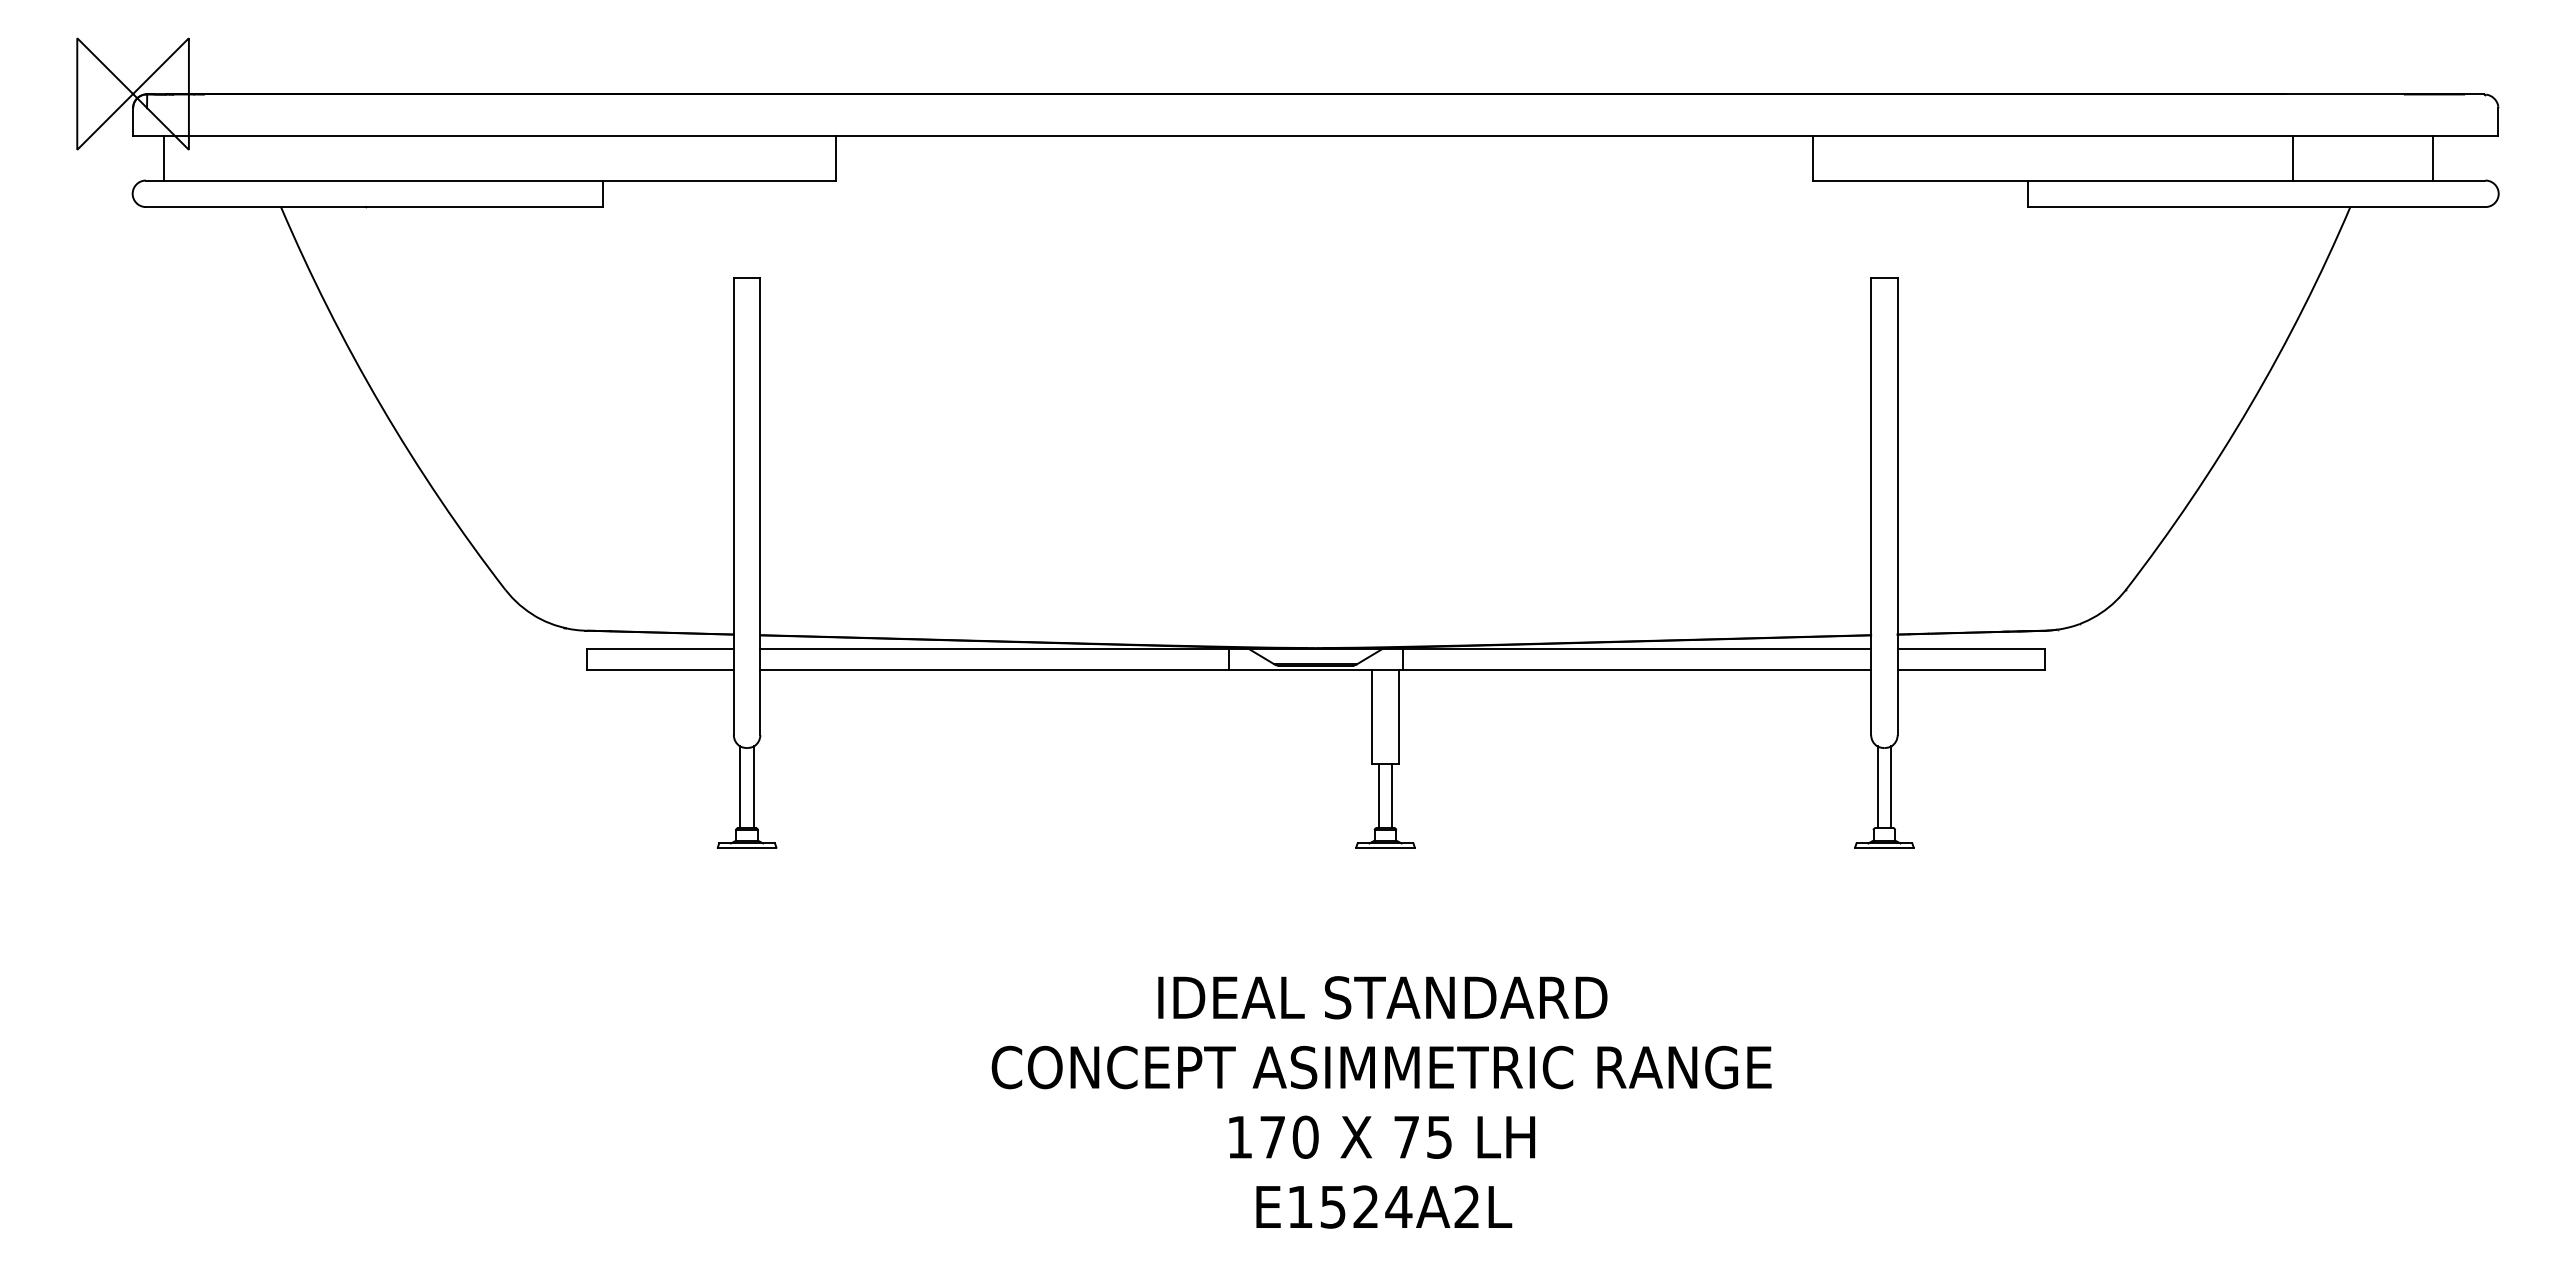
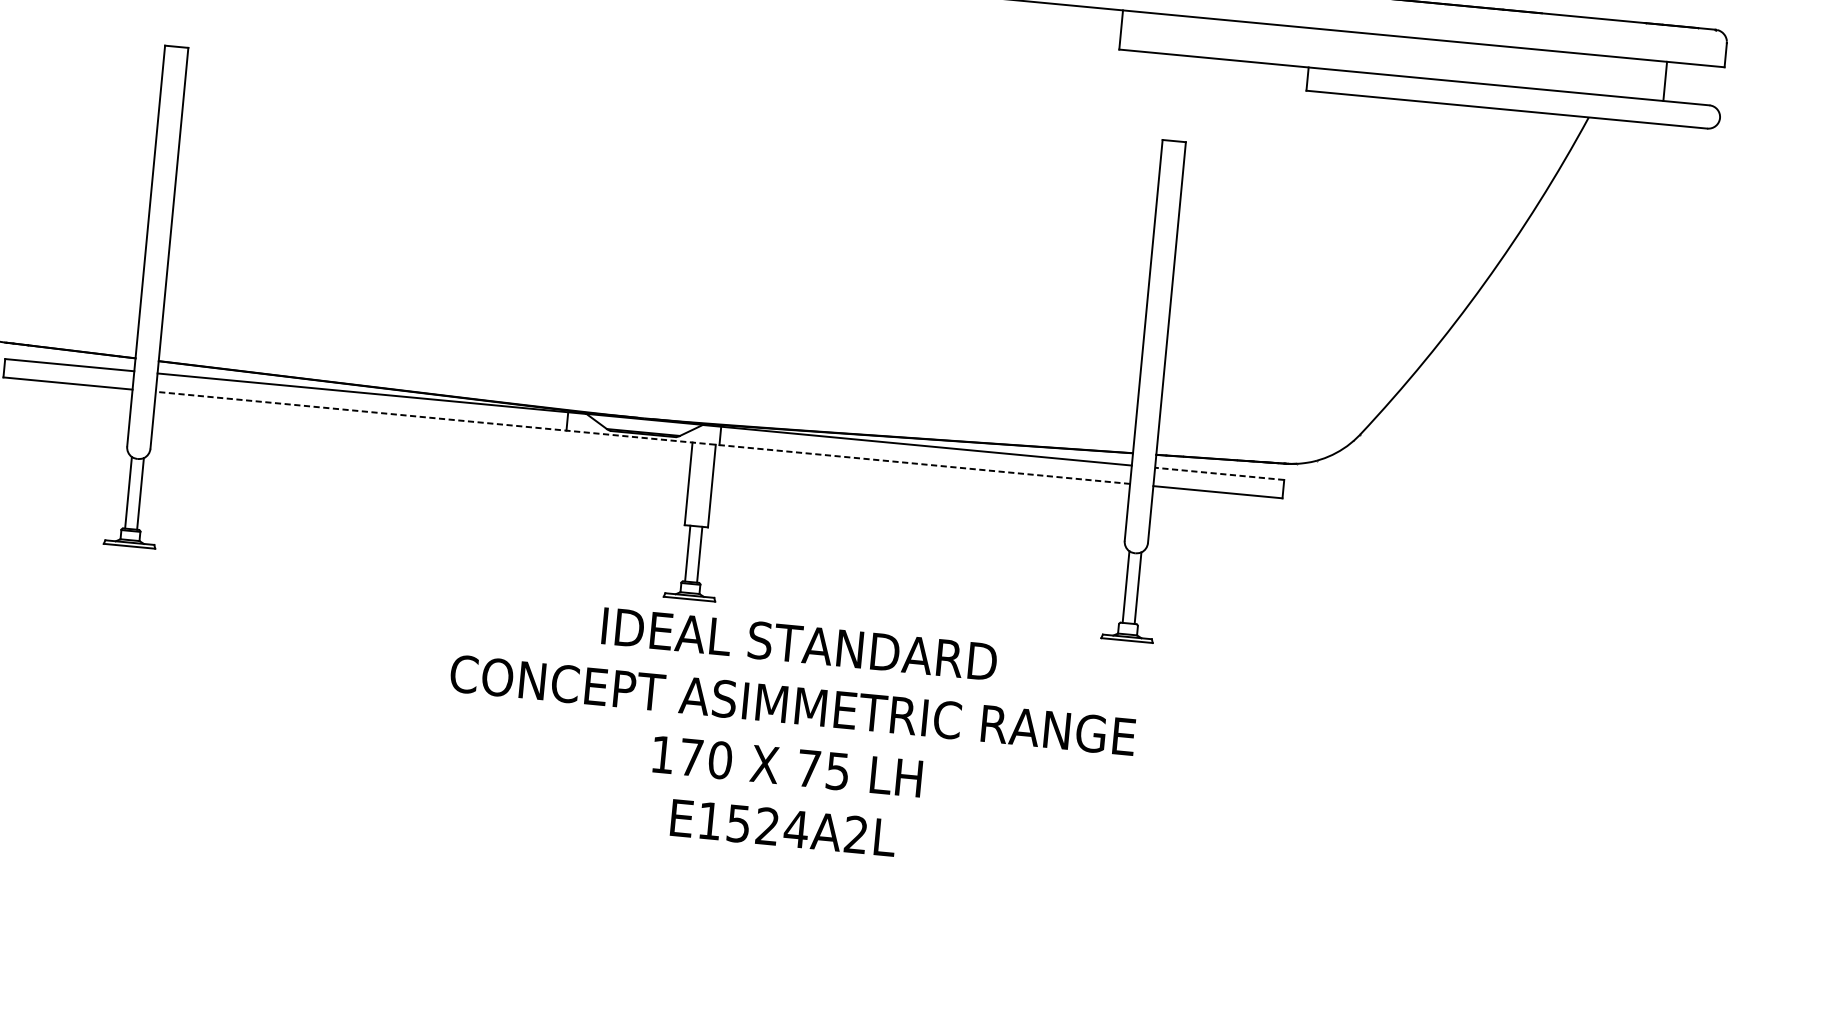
line: (2293, 157) -> (1543, 69), removed
line: (1971, 649) -> (1219, 474), solid -> dashed
line: (1315, 670) -> (642, 438), solid -> dashed
text: (1381, 1102) -> (789, 736), moved

